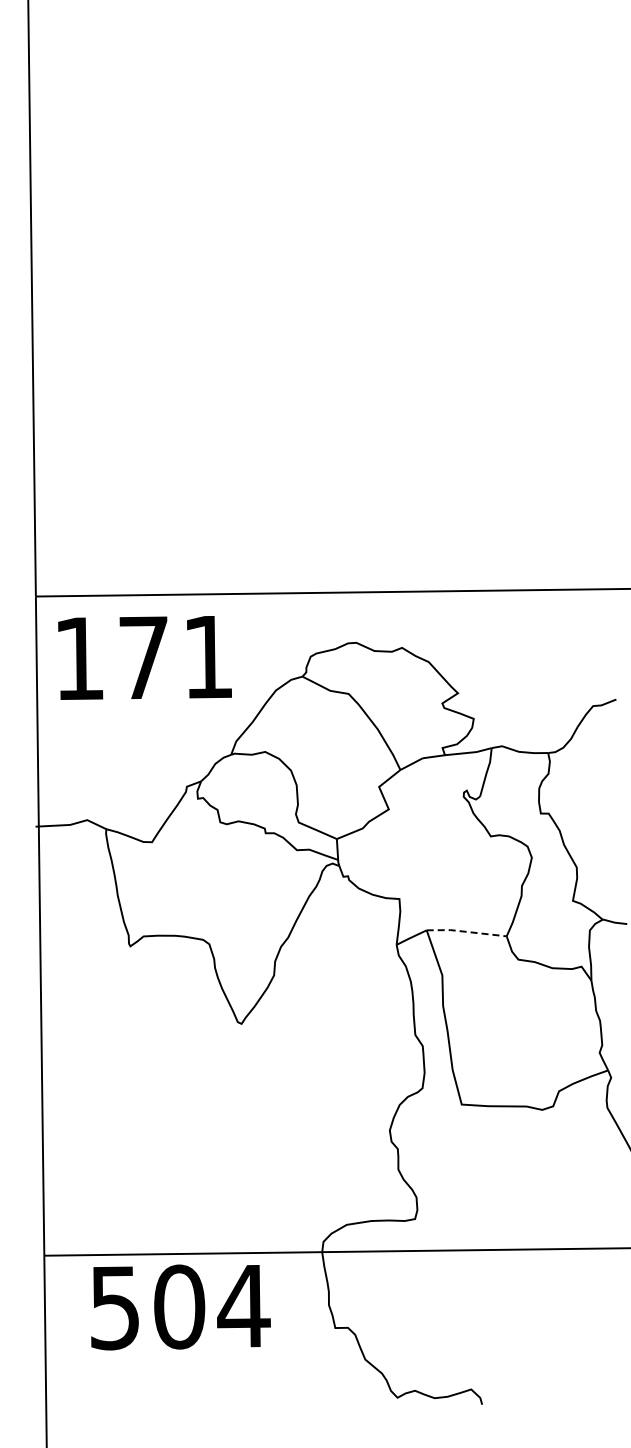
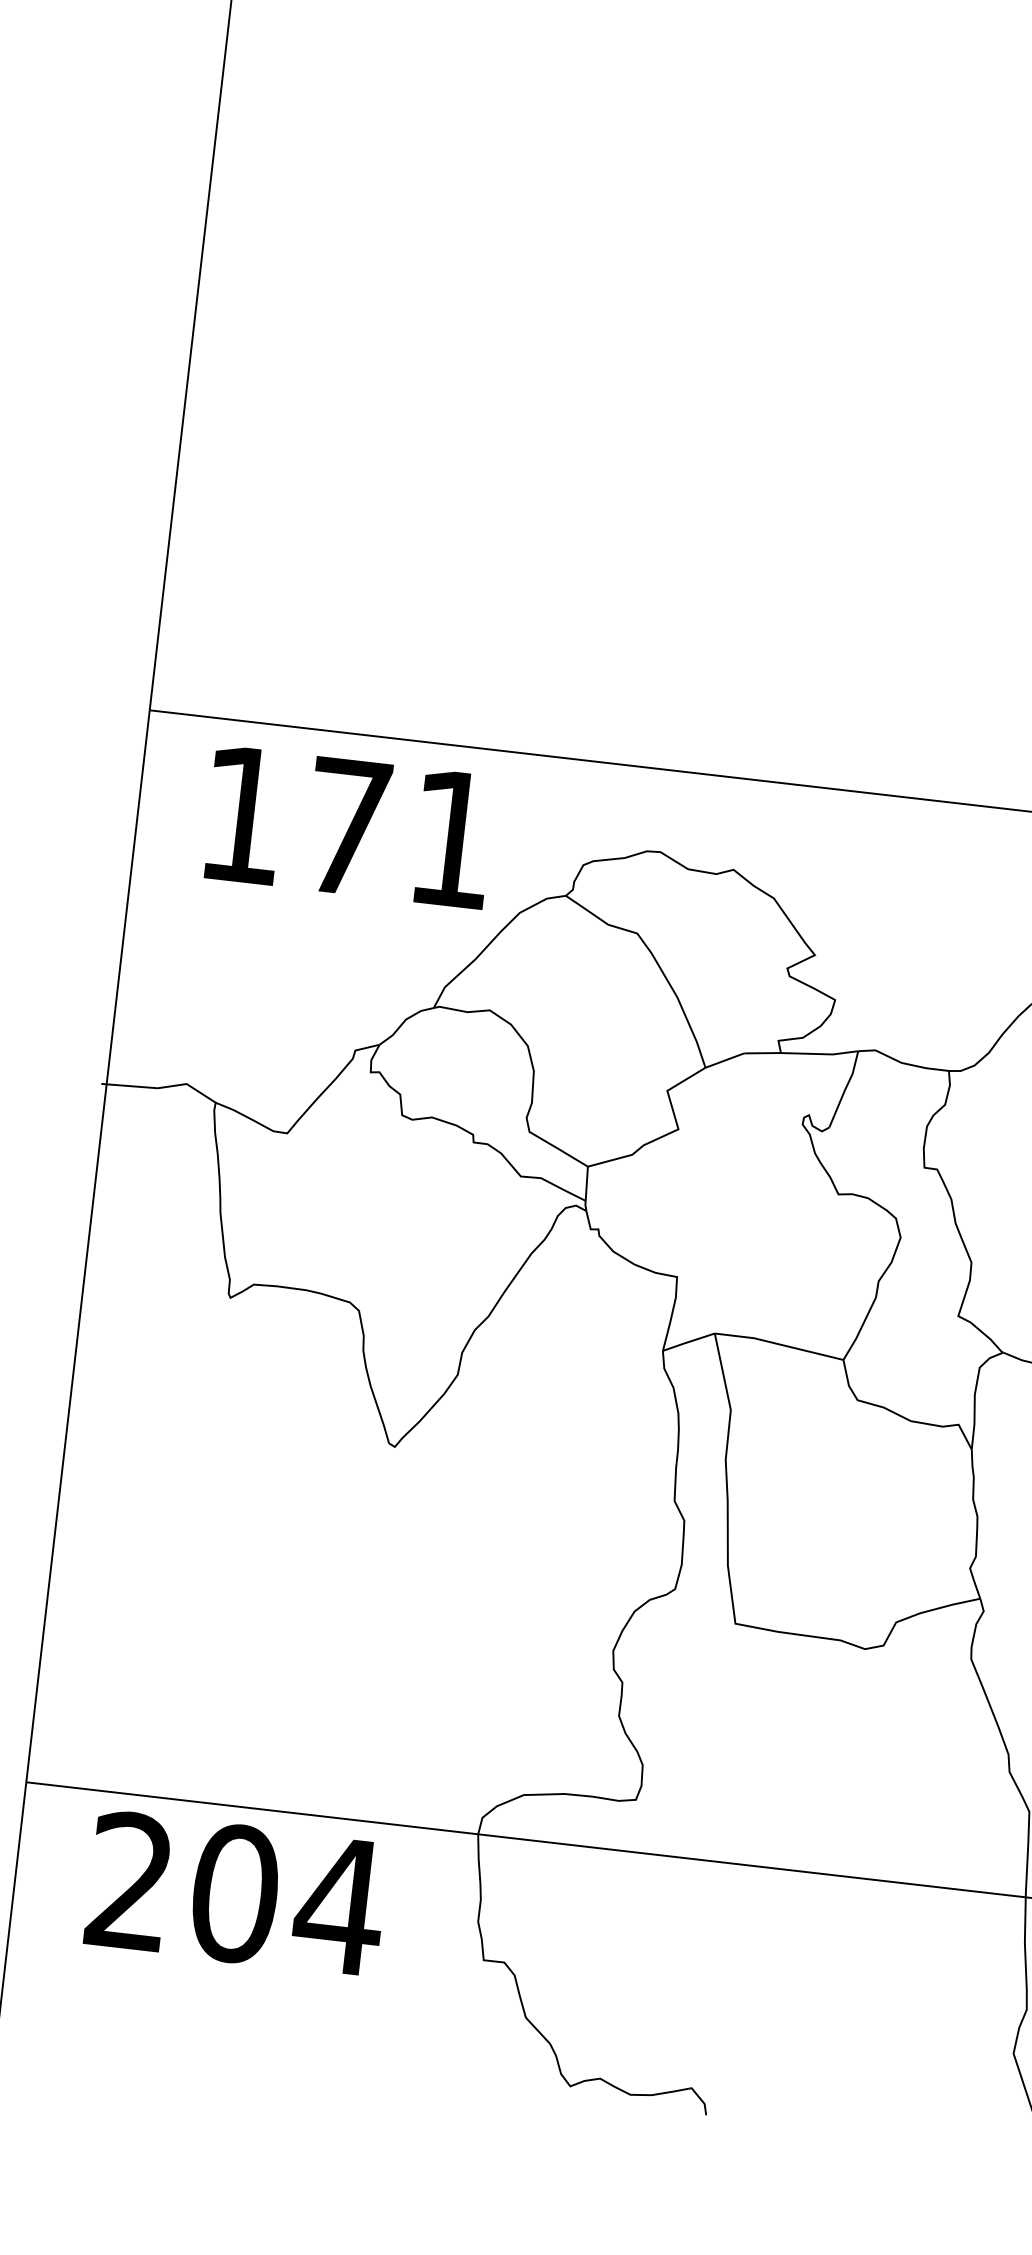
text: (144, 657) -> (348, 826), moved
line: (466, 931) -> (779, 1343), dashed -> solid
text: (114, 1307) -> (129, 1880), 504 -> 204

